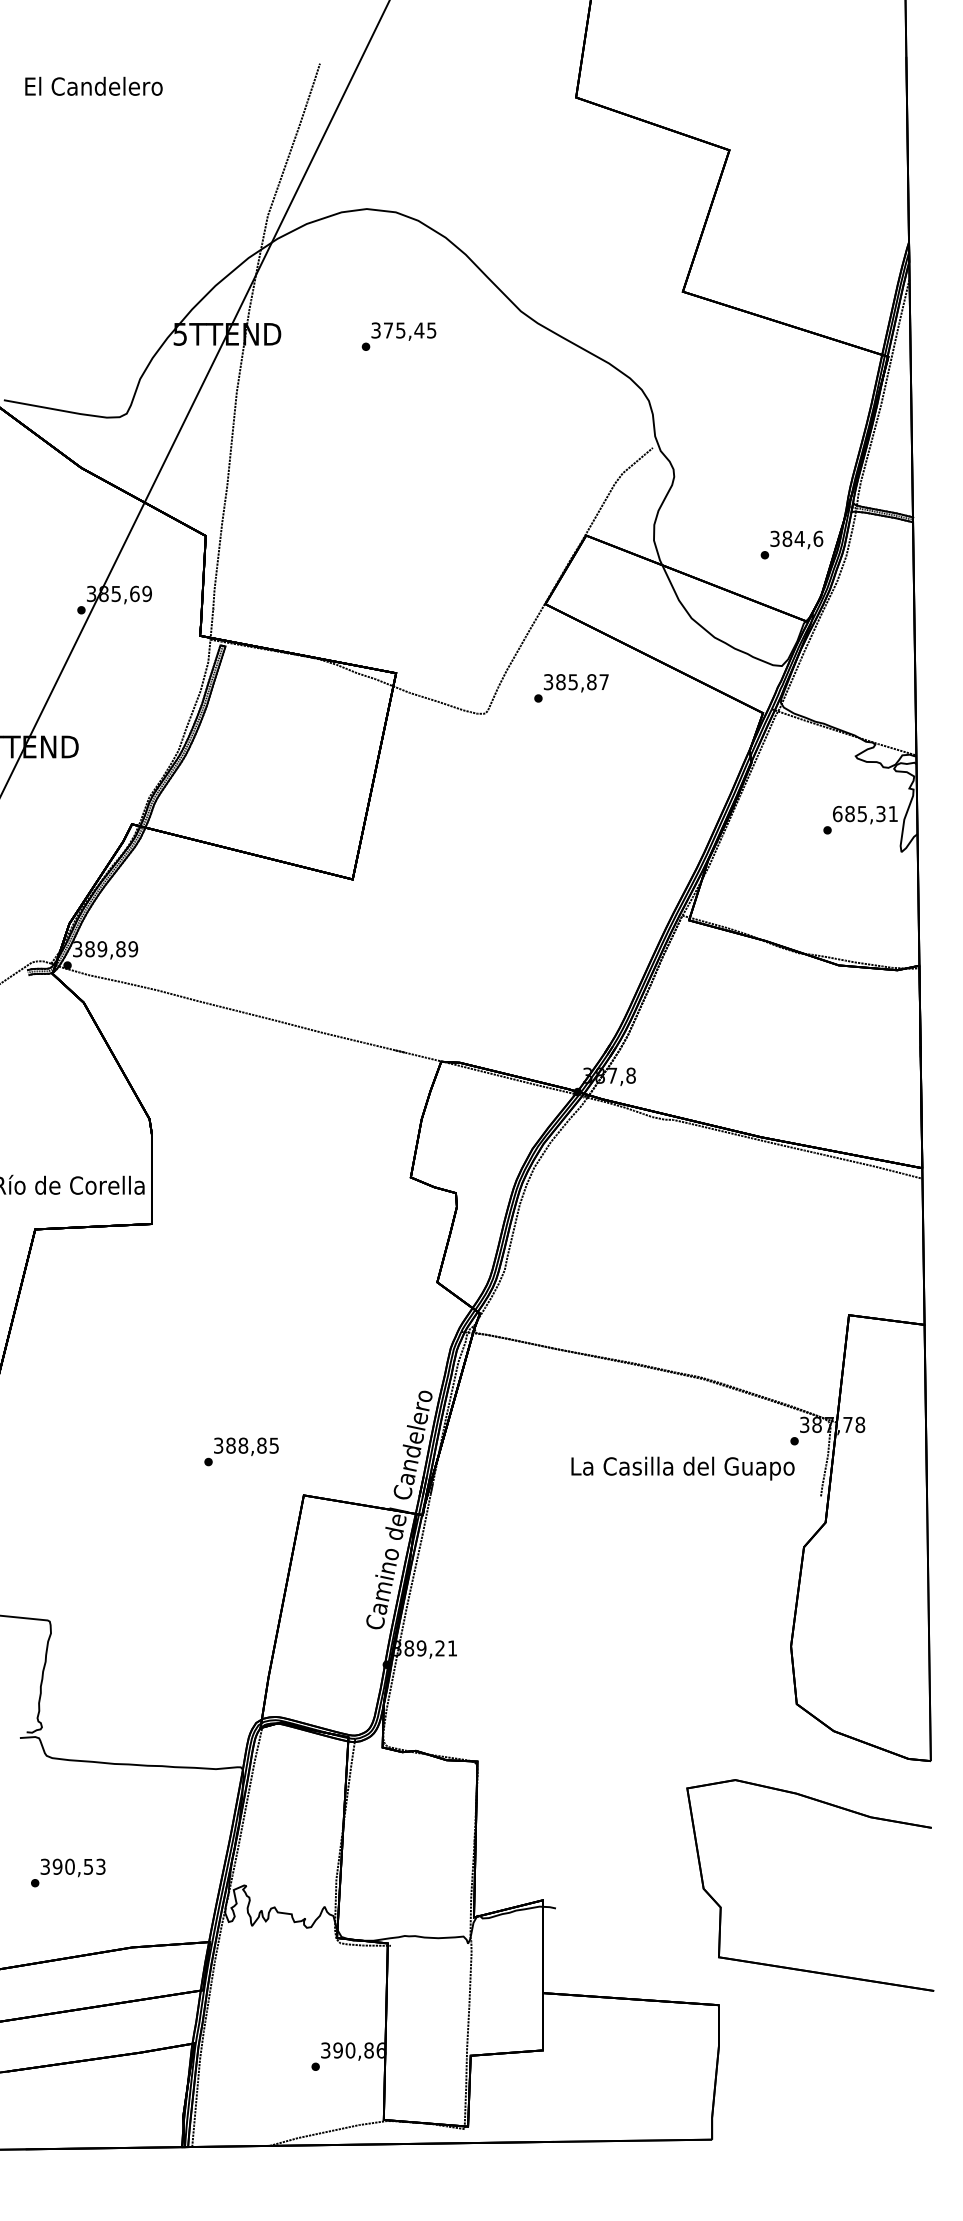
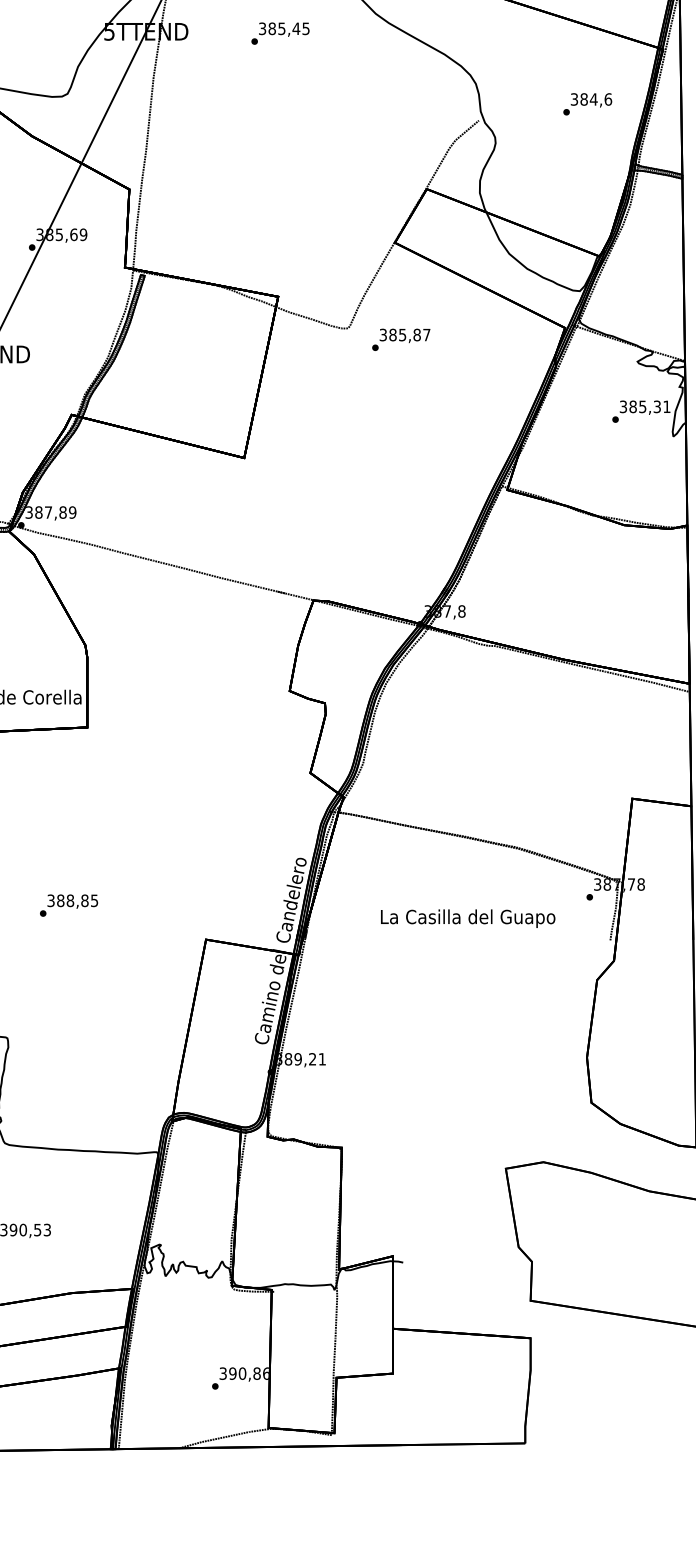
text: (388, 330) -> (272, 28), 375,45 -> 385,45
text: (791, 544) -> (587, 103), moved
text: (571, 688) -> (401, 339), moved
text: (837, 813) -> (623, 406), 685,31 -> 385,31
text: (102, 949) -> (48, 512), 389,89 -> 387,89
text: (241, 1451) -> (68, 905), moved
text: (682, 1468) -> (467, 918), moved

